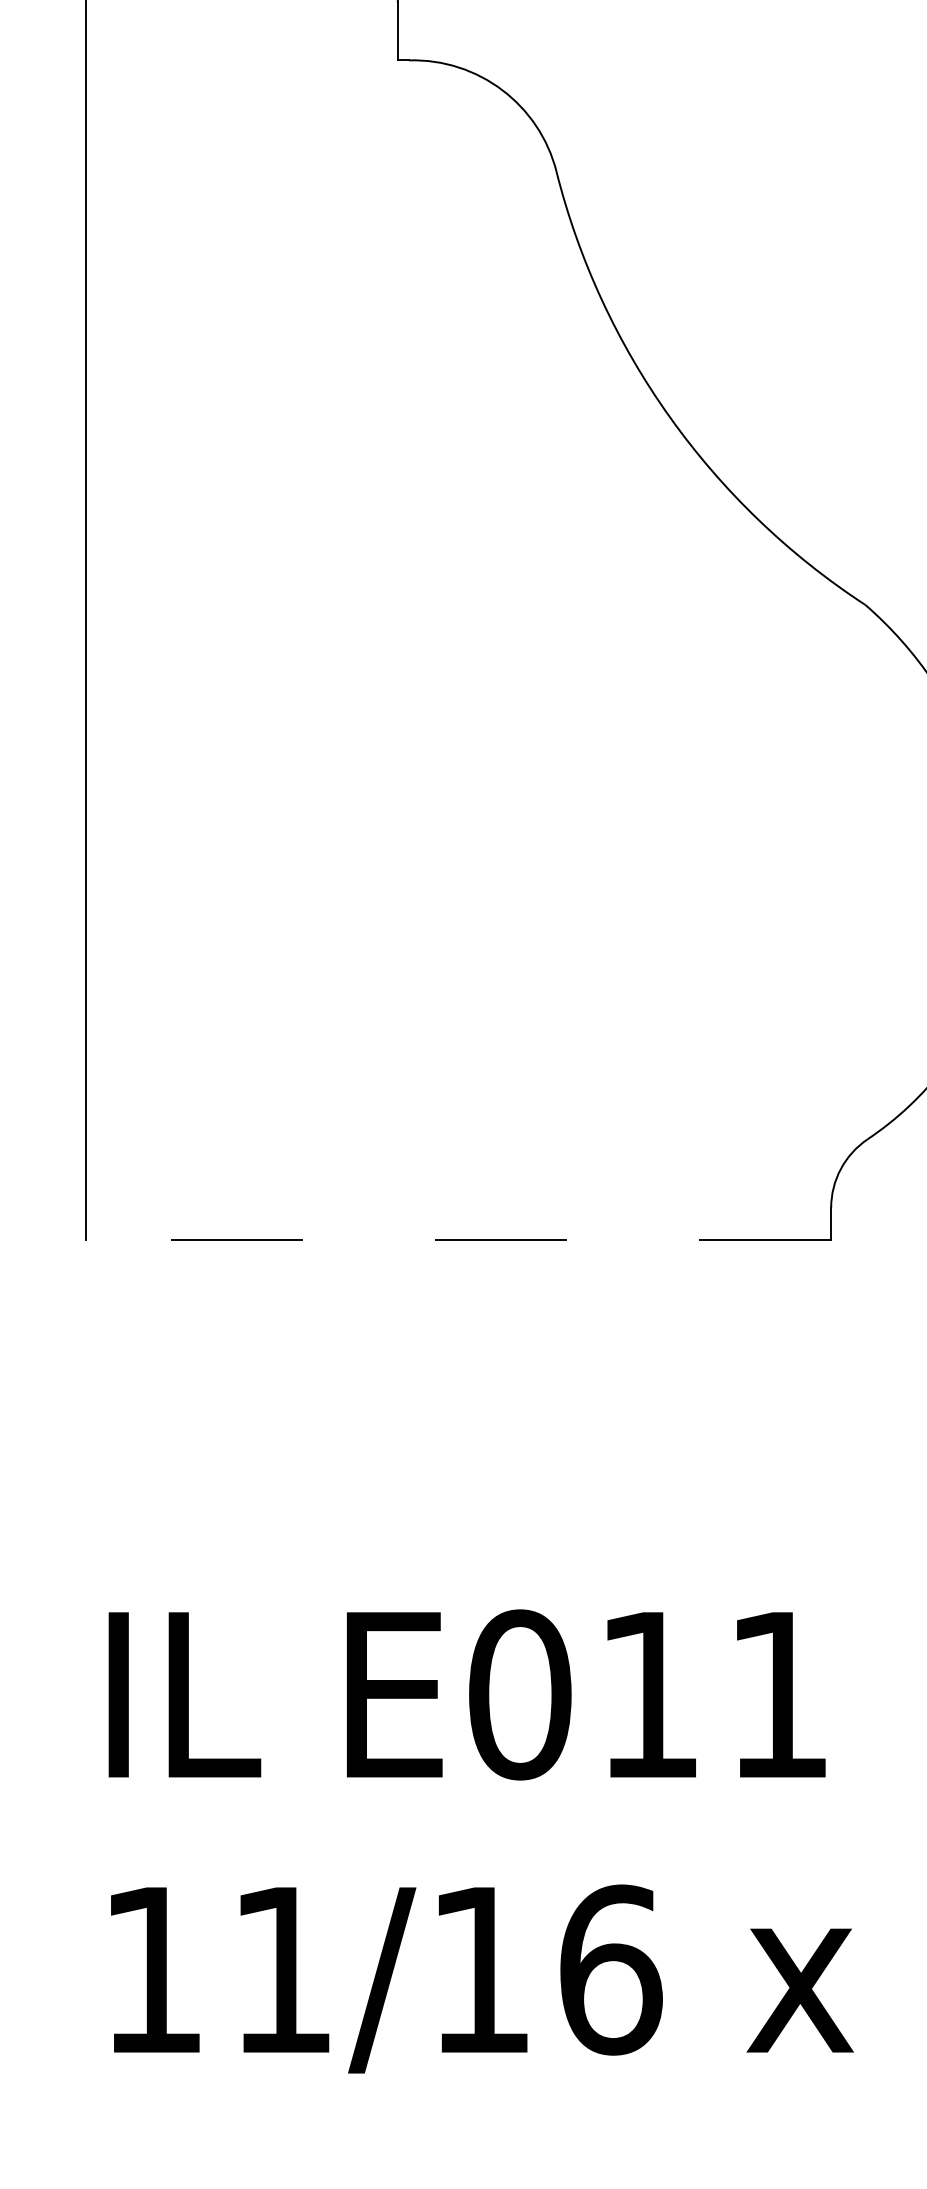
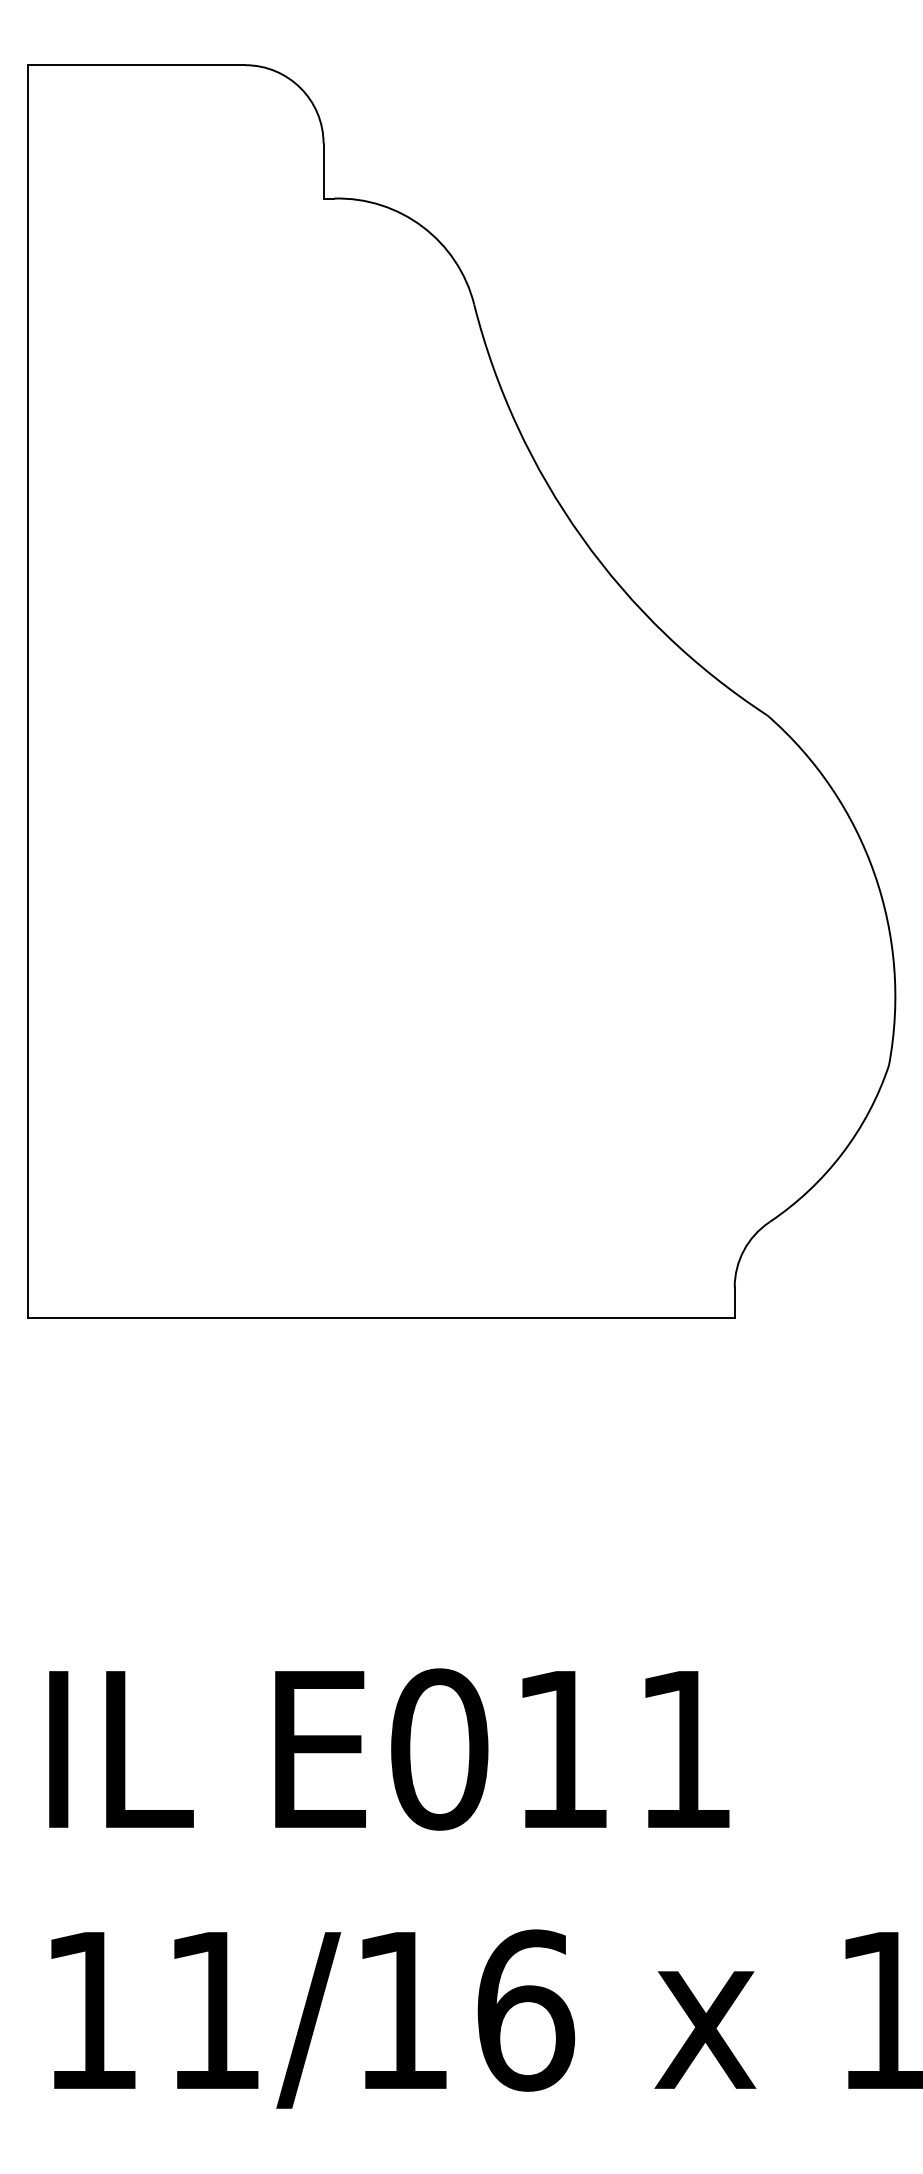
line: (458, 1240) -> (381, 1318), dashed -> solid

